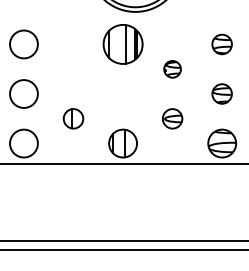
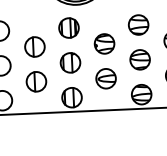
part: (122, 44) -> (68, 28), size x0.71
part: (221, 44) -> (138, 25), size x1.43
part: (73, 69) -> (34, 47), added
part: (172, 69) -> (104, 44), size x1.67
part: (122, 93) -> (70, 62), added
part: (221, 93) -> (139, 59), size x1.43
part: (73, 118) -> (36, 81), size x1.43
part: (172, 118) -> (105, 78), size x1.43

